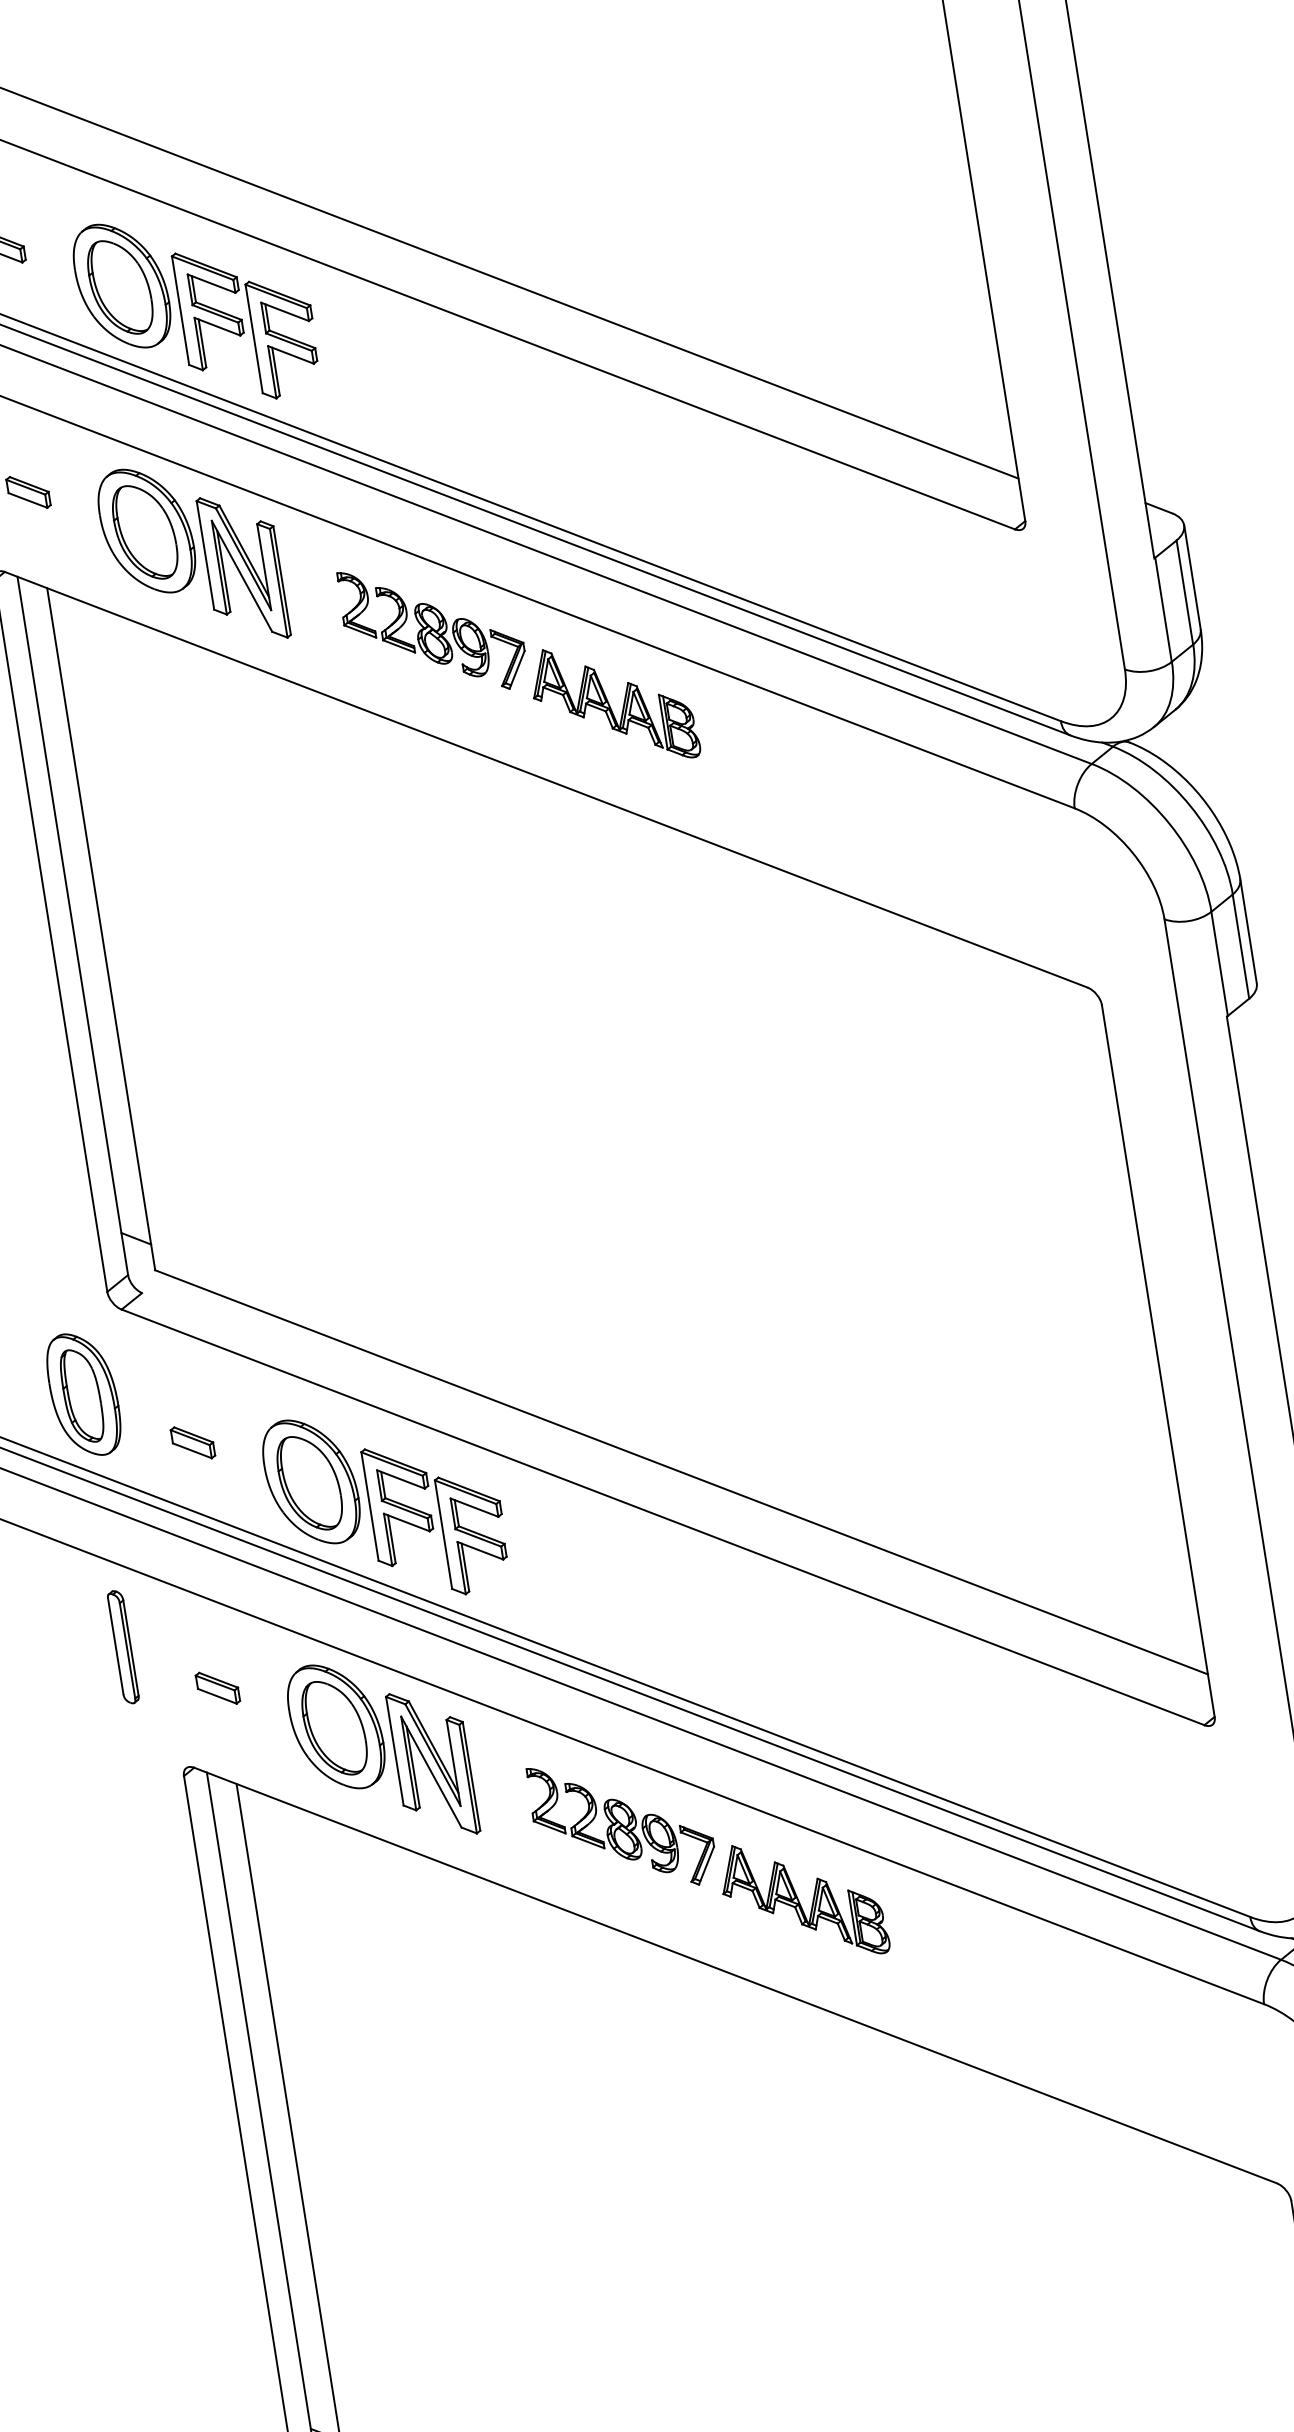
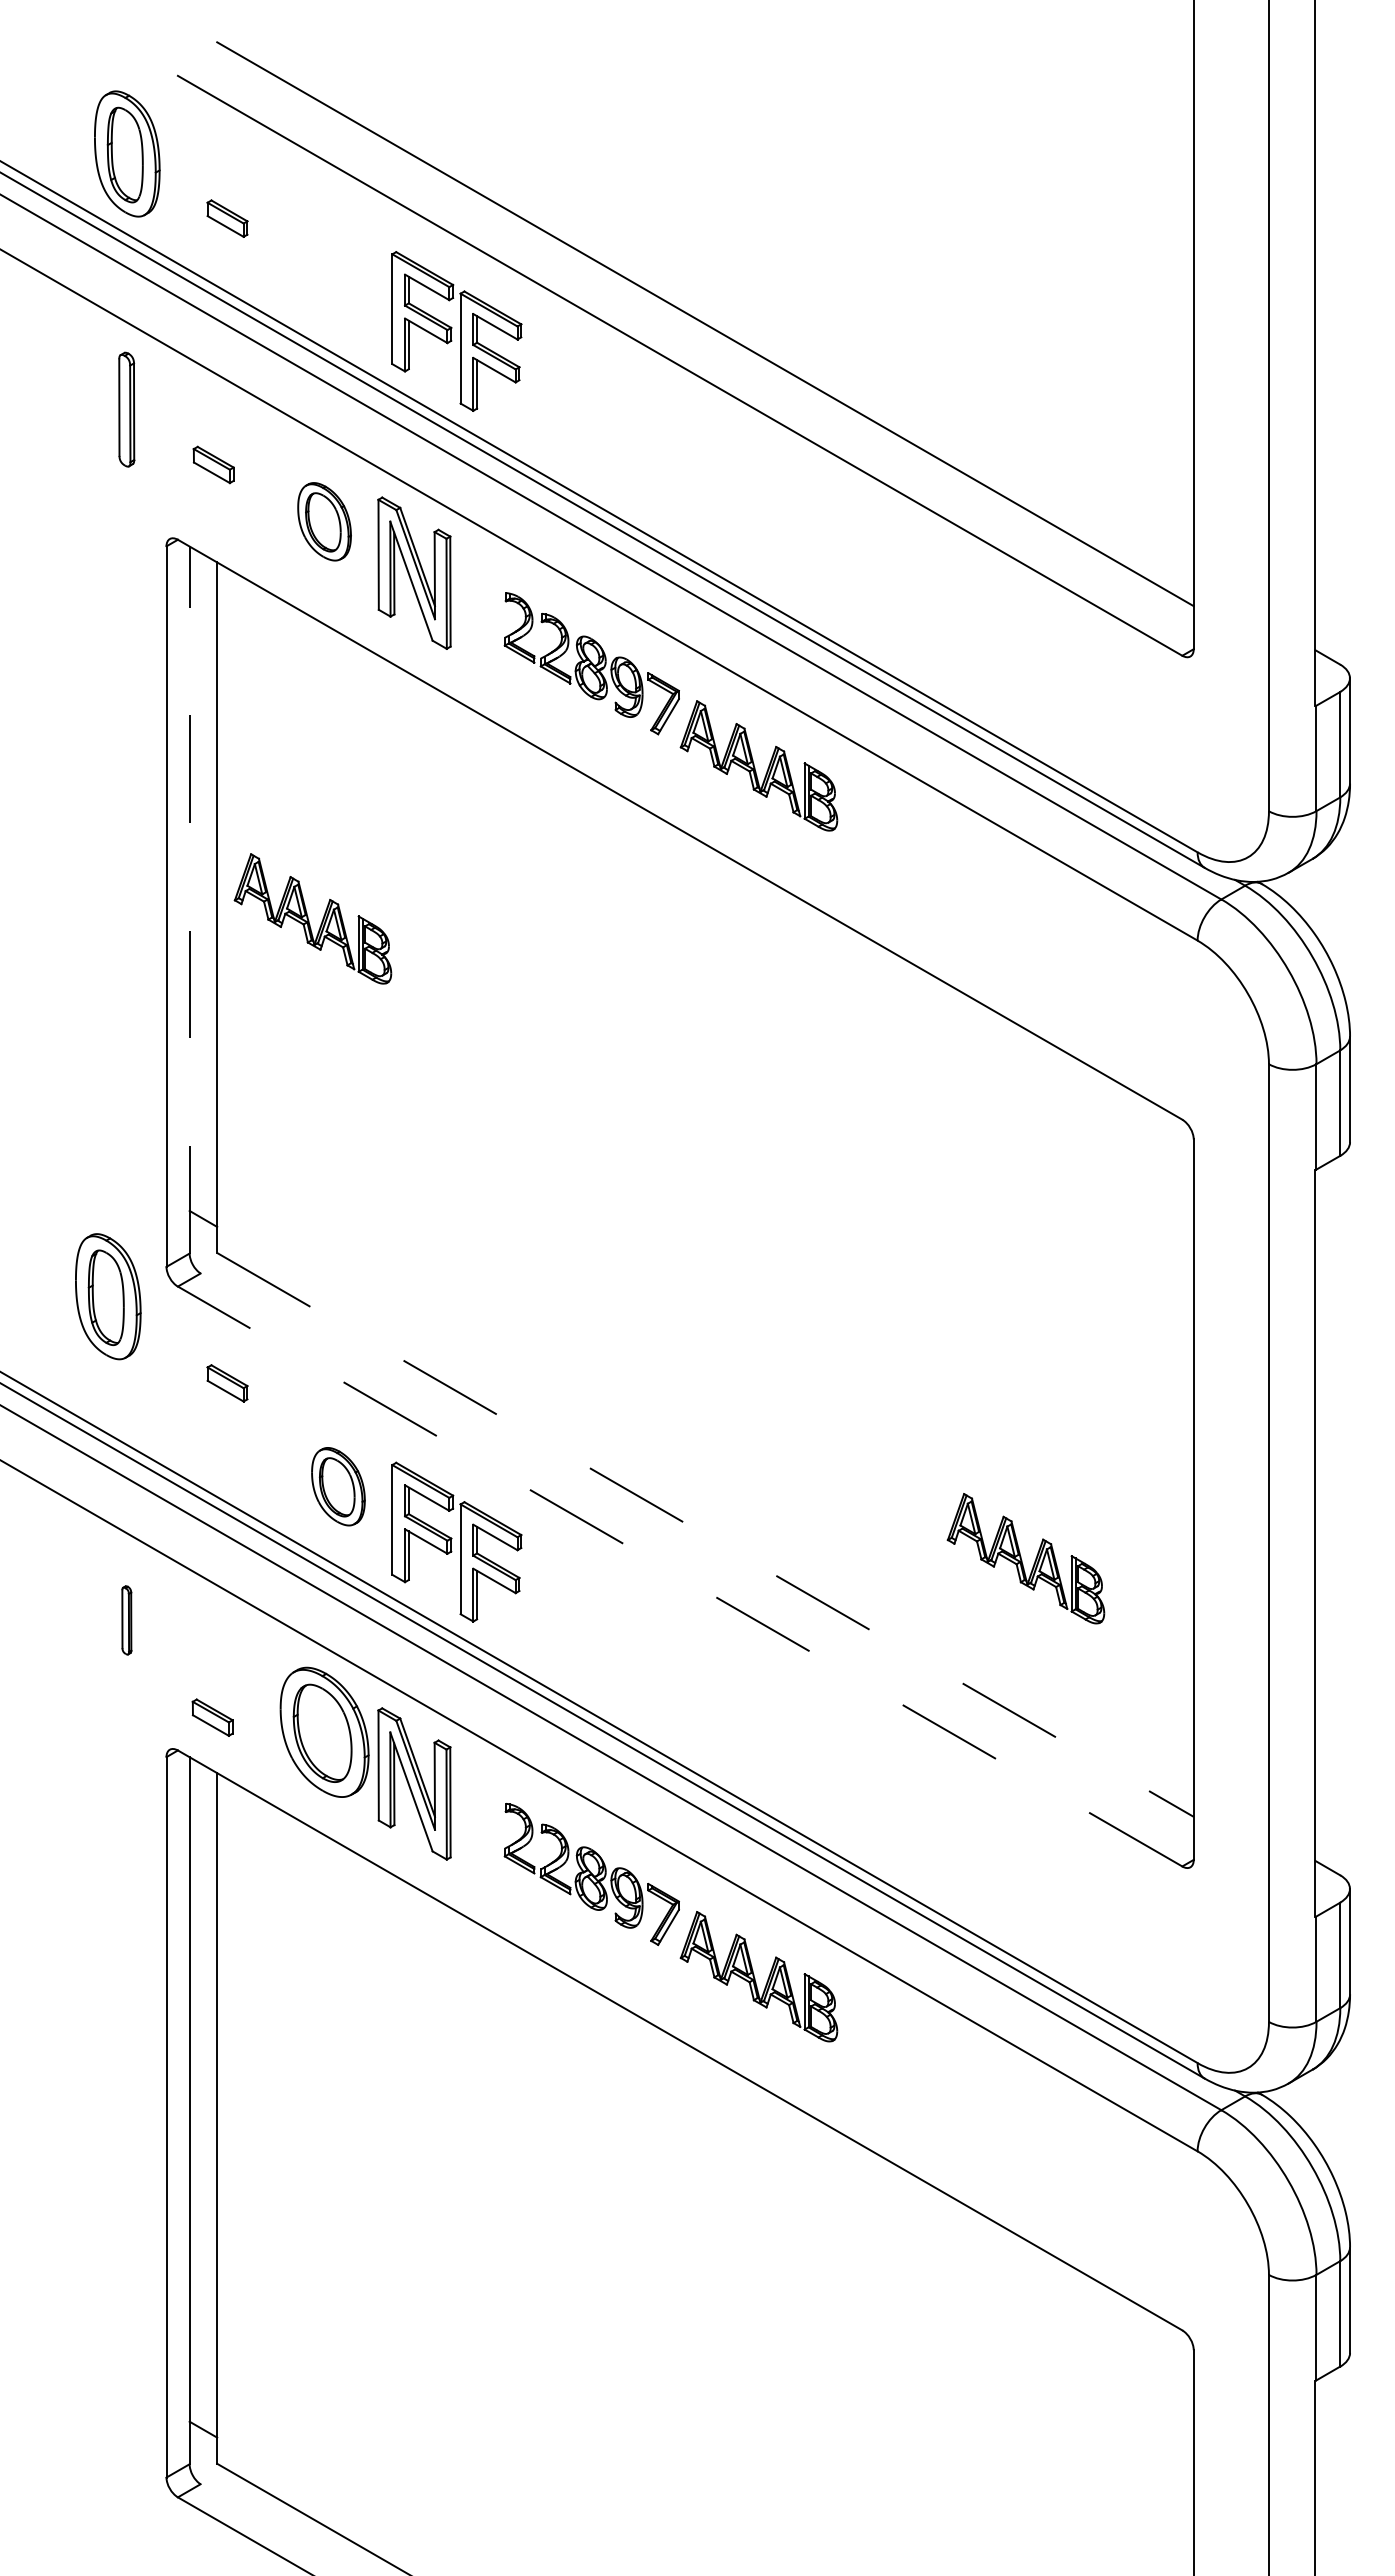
part: (122, 285) -> (338, 275), removed
part: (146, 530) -> (324, 521), size x0.6
part: (197, 924) -> (312, 918), added
line: (72, 925) -> (189, 899), solid -> dashed
part: (84, 1394) -> (108, 1296), moved
part: (193, 1442) -> (227, 1383), moved
part: (1001, 1445) -> (1025, 1558), added
line: (681, 1471) -> (705, 1534), solid -> dashed
part: (311, 1481) -> (338, 1486), size x0.6
line: (663, 1517) -> (680, 1576), solid -> dashed
part: (123, 1647) -> (126, 1620), size x0.6
part: (217, 1688) -> (212, 1717), moved

